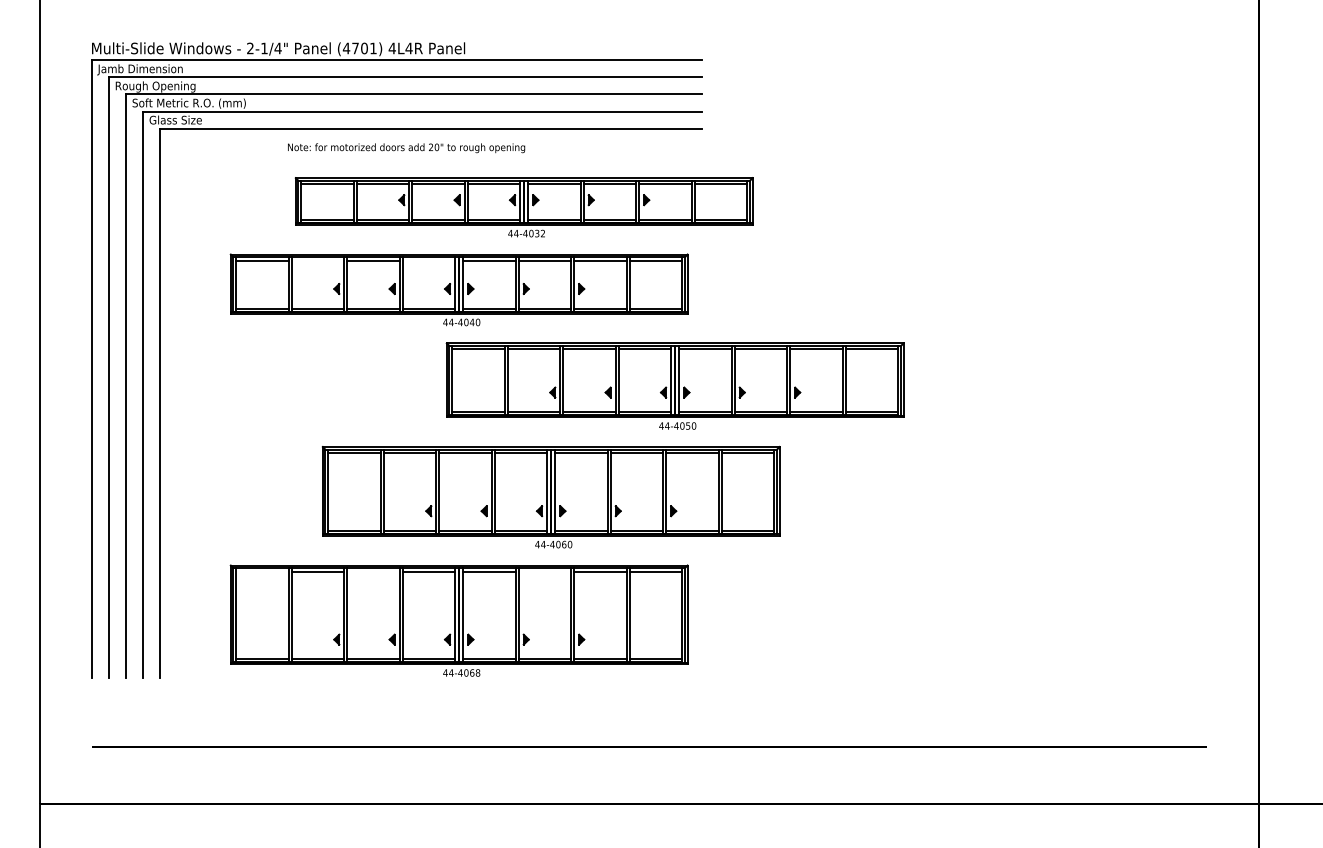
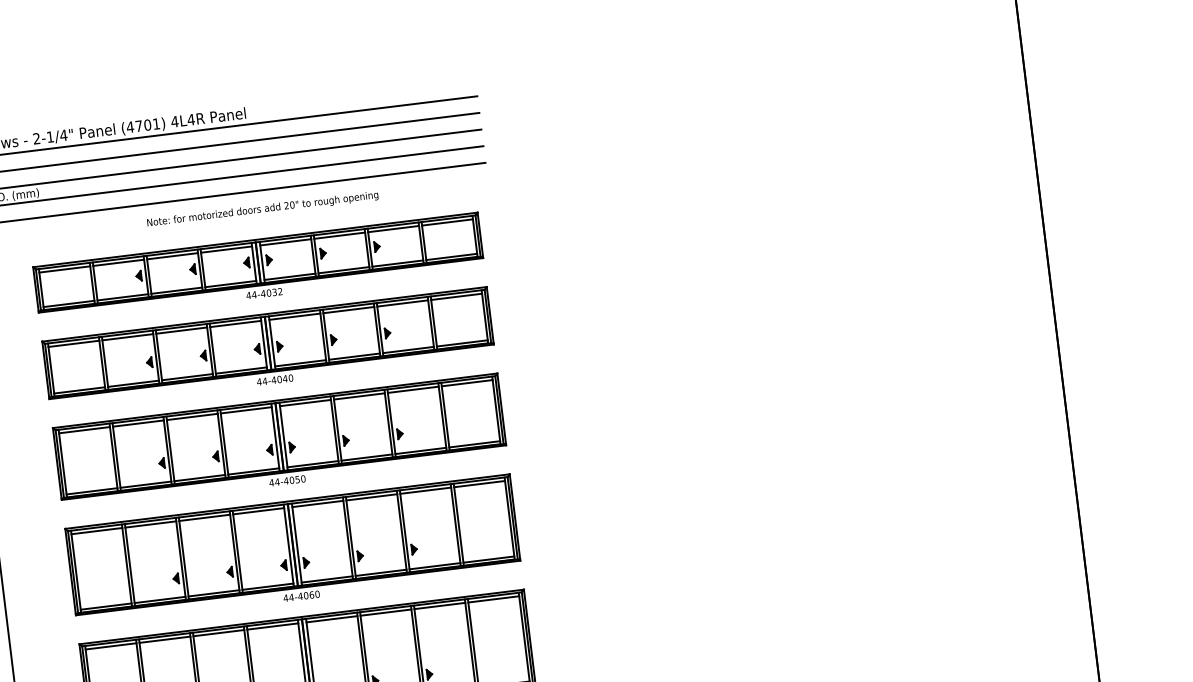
text: (406, 148) -> (262, 209), moved
part: (523, 207) -> (258, 268), moved
line: (317, 260) -> (127, 337), added
line: (428, 260) -> (235, 323), added
part: (674, 385) -> (279, 441), moved
part: (550, 496) -> (292, 549), moved
line: (262, 571) -> (110, 646), added
line: (373, 571) -> (218, 632), added
line: (544, 571) -> (385, 612), added

